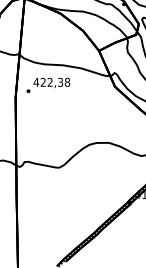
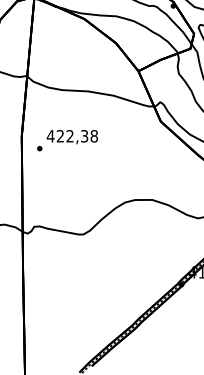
text: (48, 84) -> (67, 139), moved

